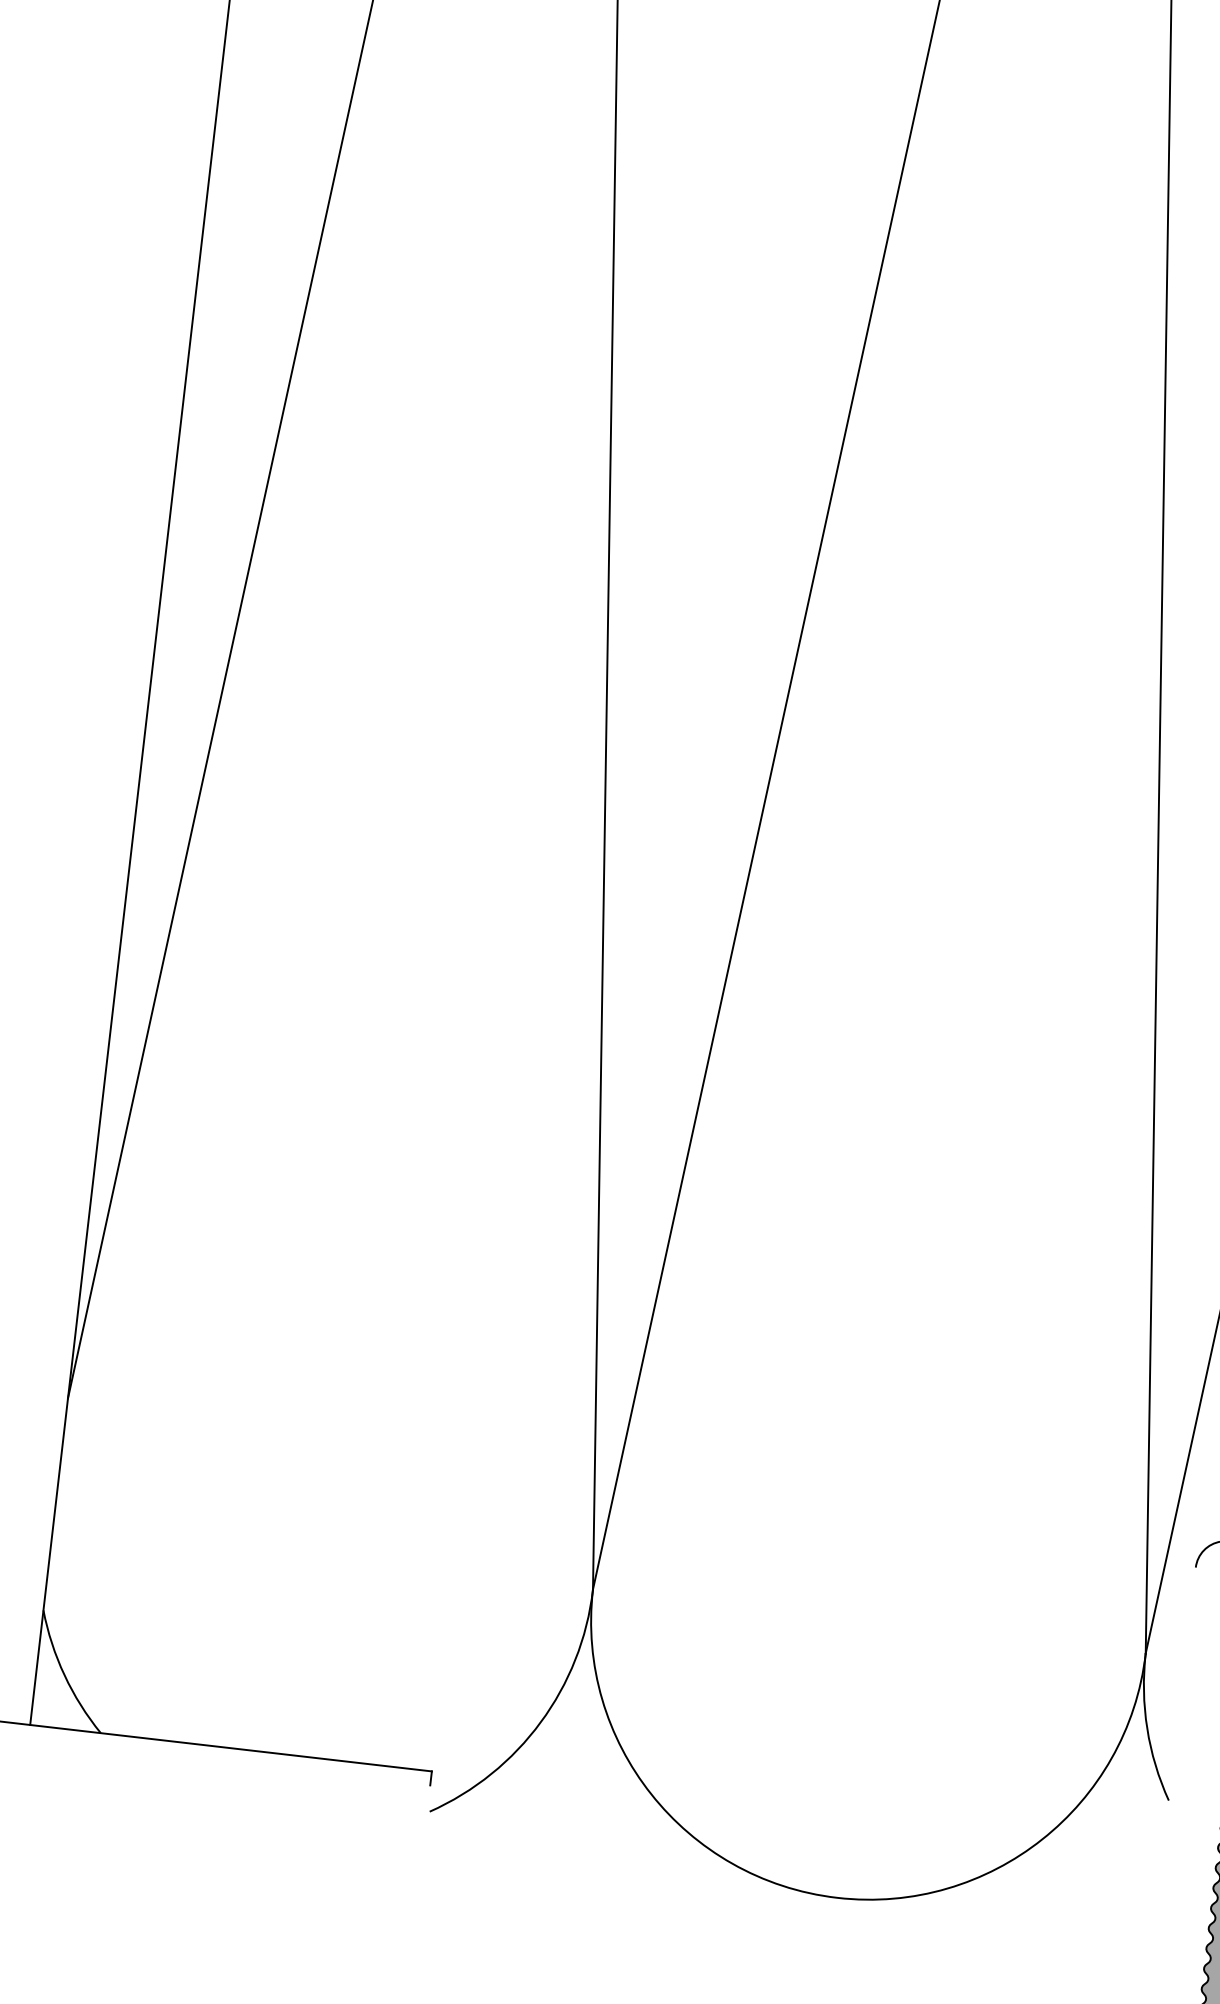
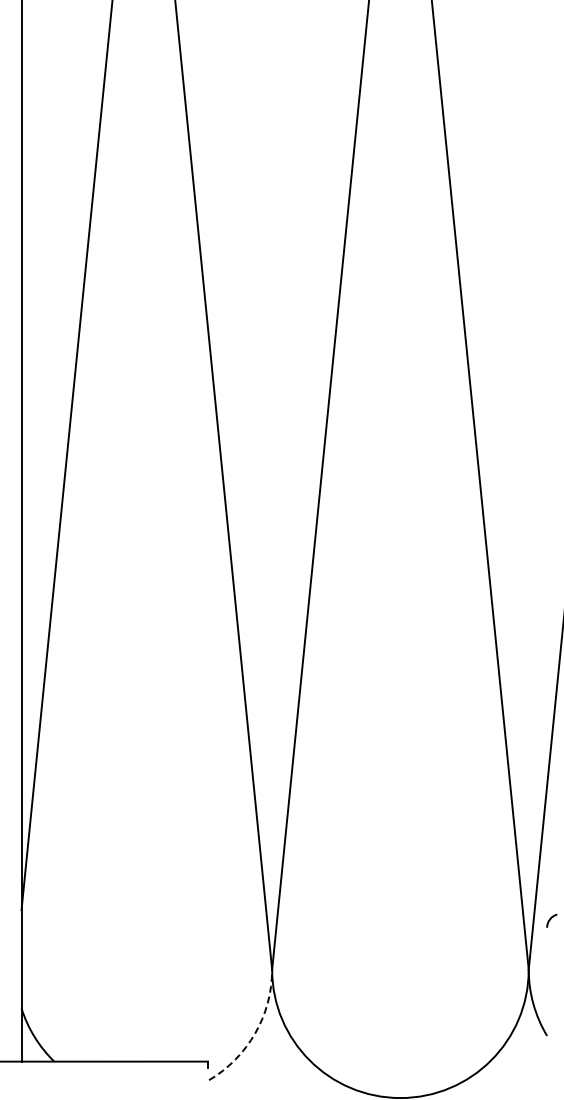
arc: (541, 1722) -> (255, 1033), solid -> dashed

